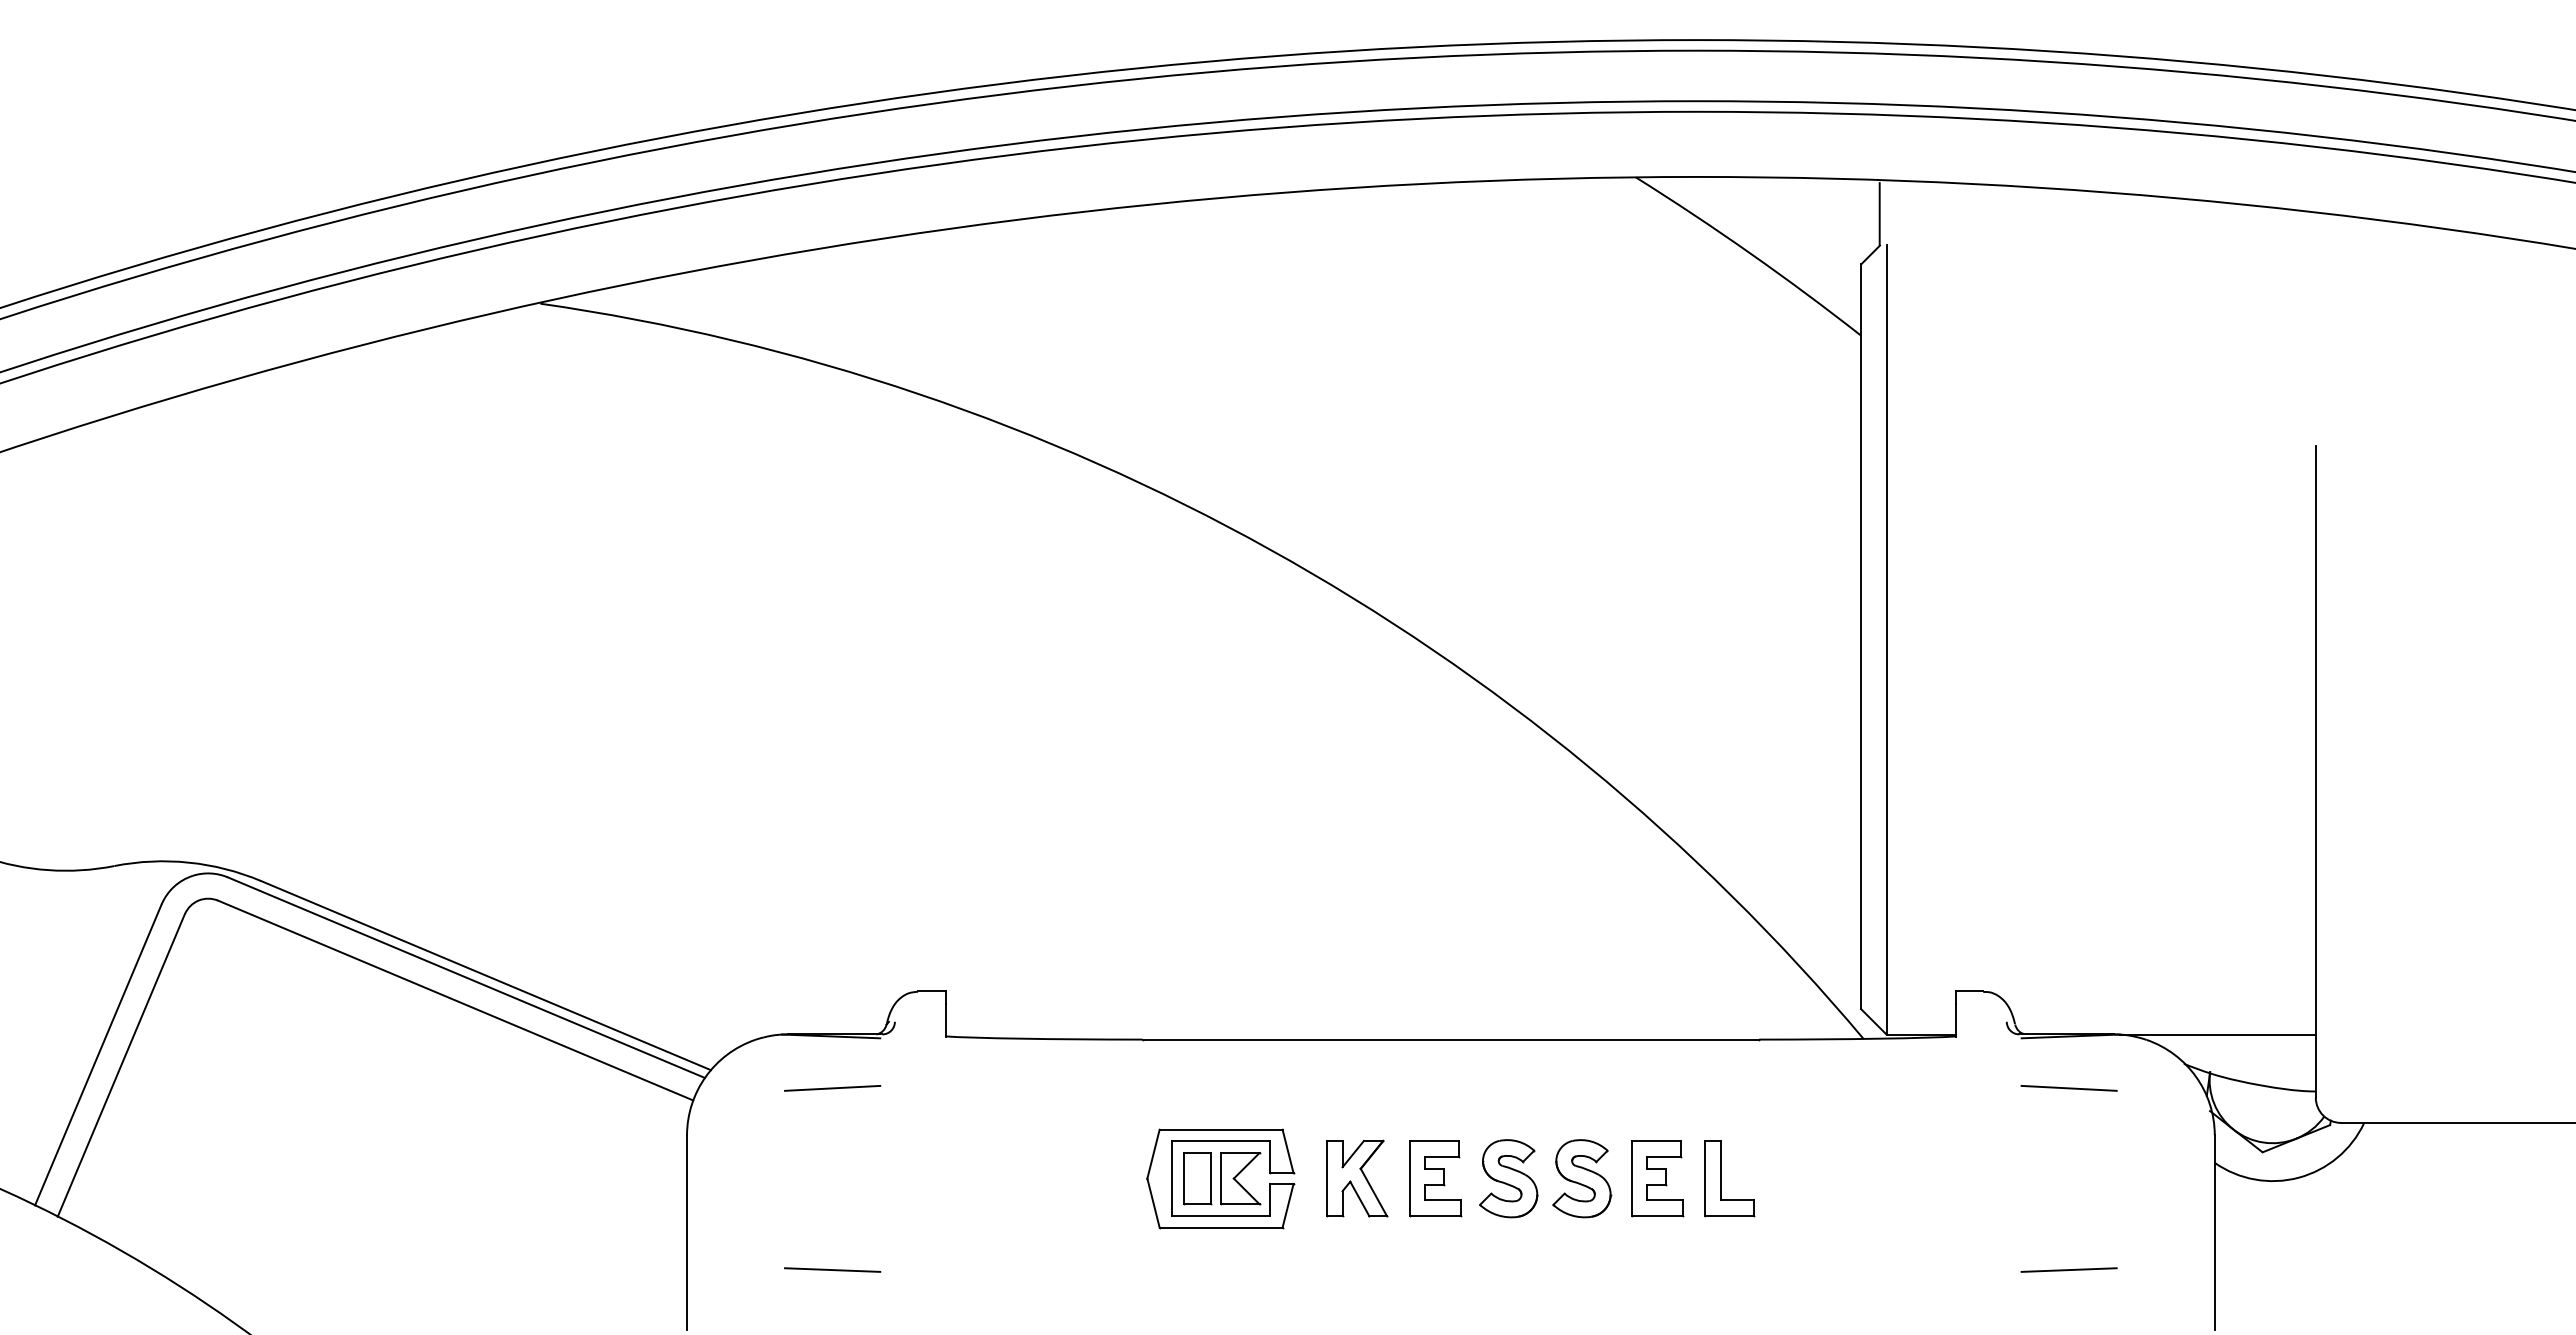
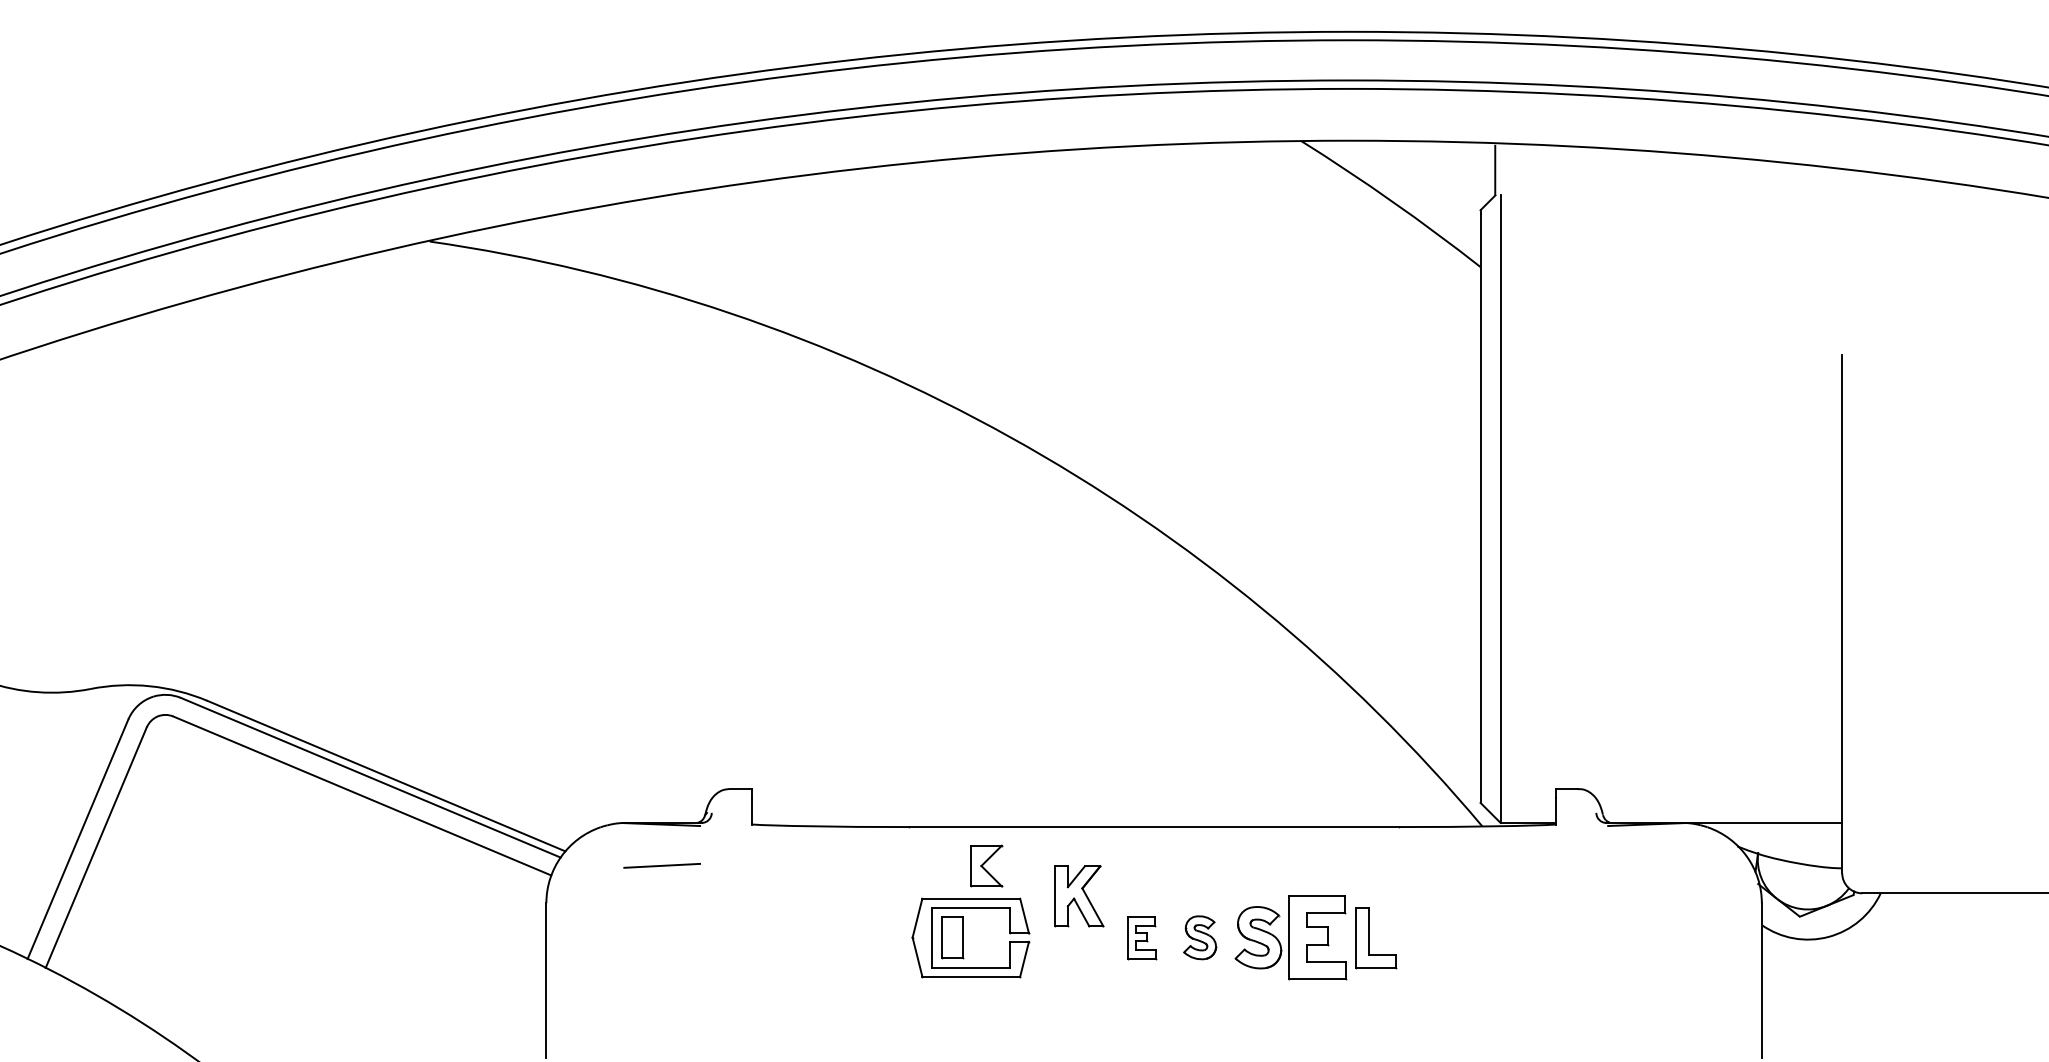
line: (2068, 1087) -> (1645, 865), removed
part: (1240, 1178) -> (986, 865), moved
part: (1357, 1178) -> (1079, 896), moved
part: (1435, 1178) -> (1141, 937), size x0.7
part: (1508, 1178) -> (1199, 937), size x0.7
part: (1657, 1178) -> (1318, 937), size x1.4
line: (832, 1269) -> (662, 1009), removed
line: (2068, 1269) -> (1645, 1009), removed

